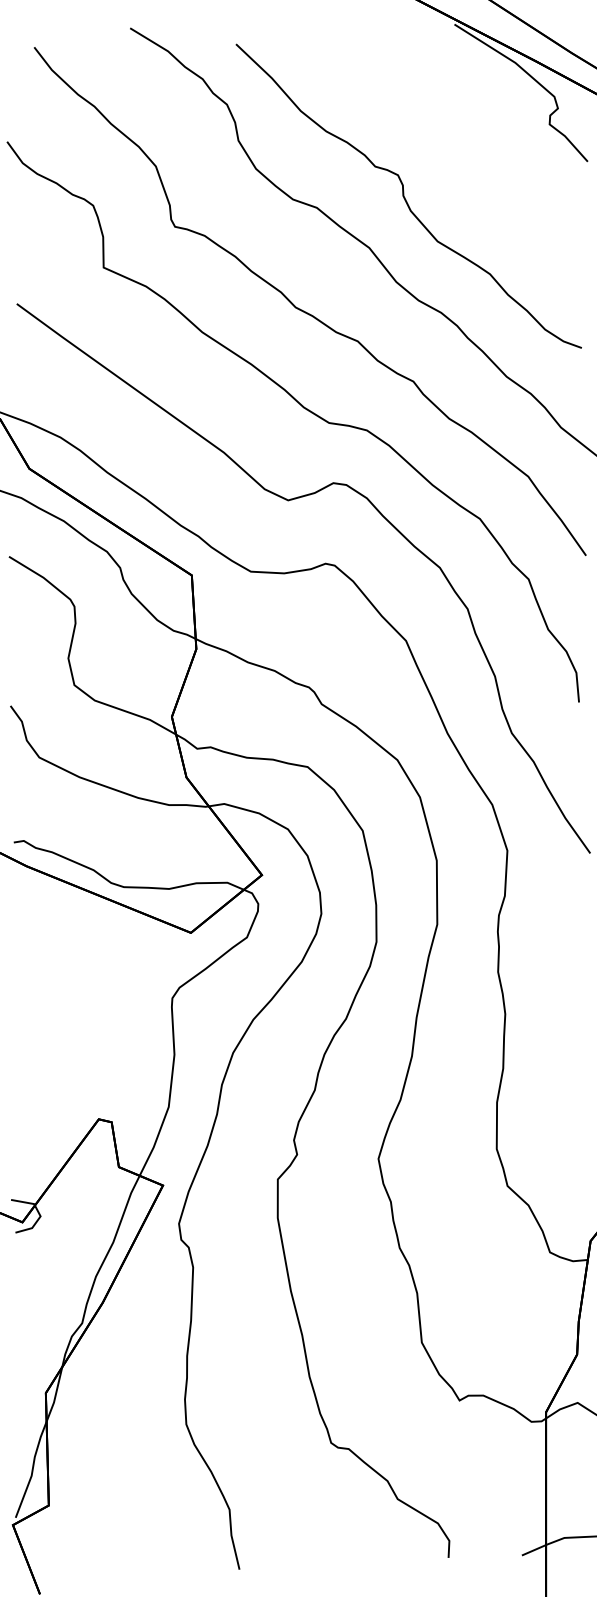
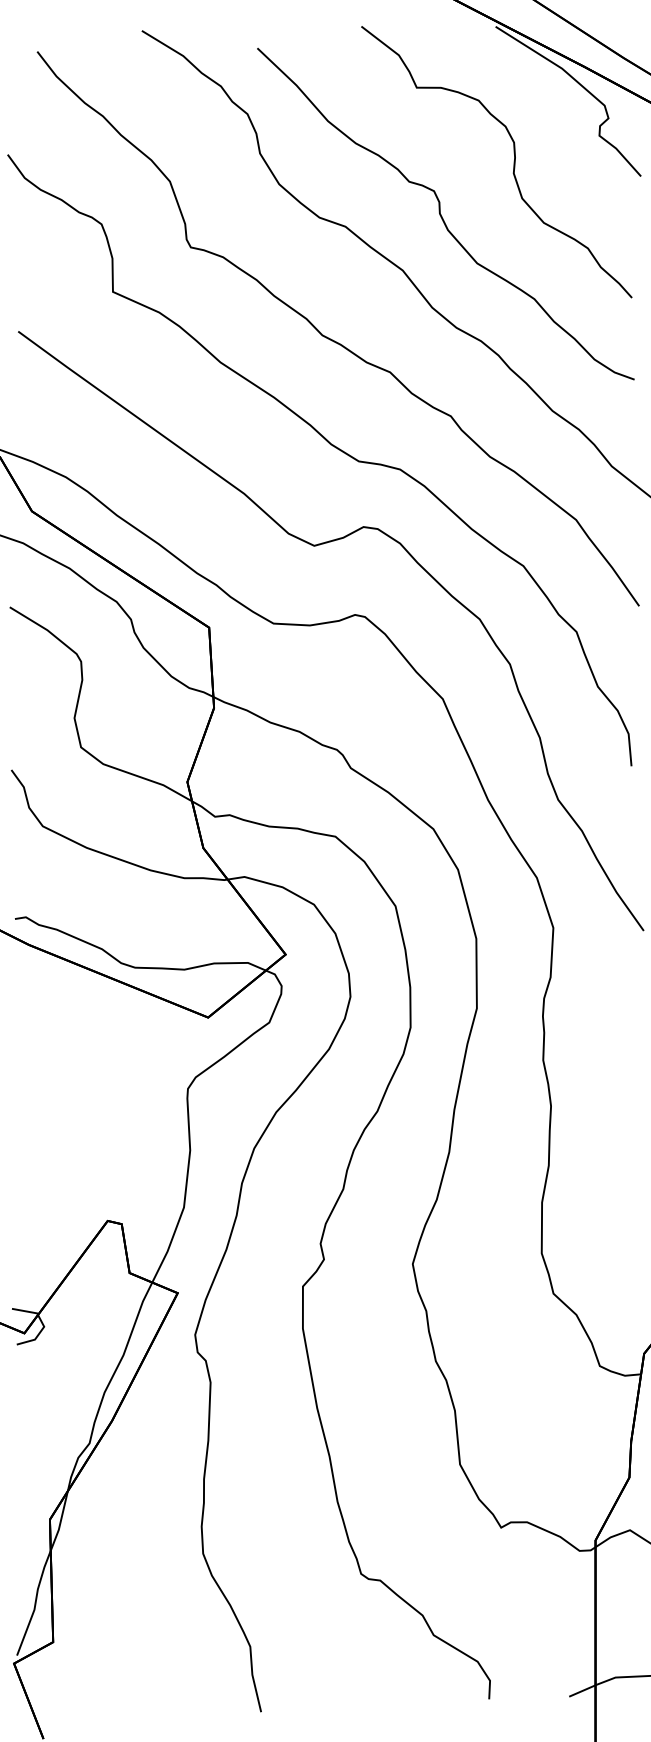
curve: (470, 148) -> (513, 162), added

